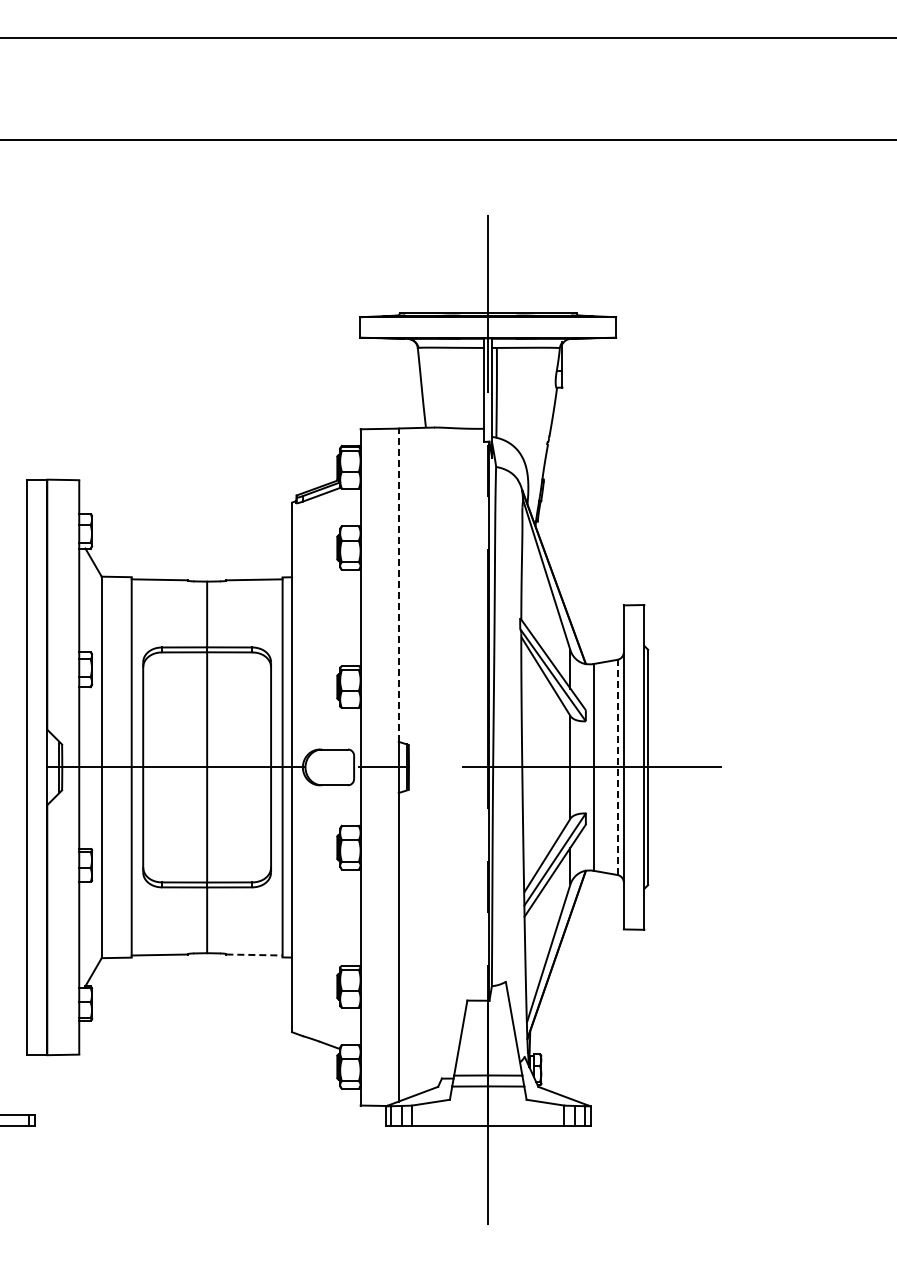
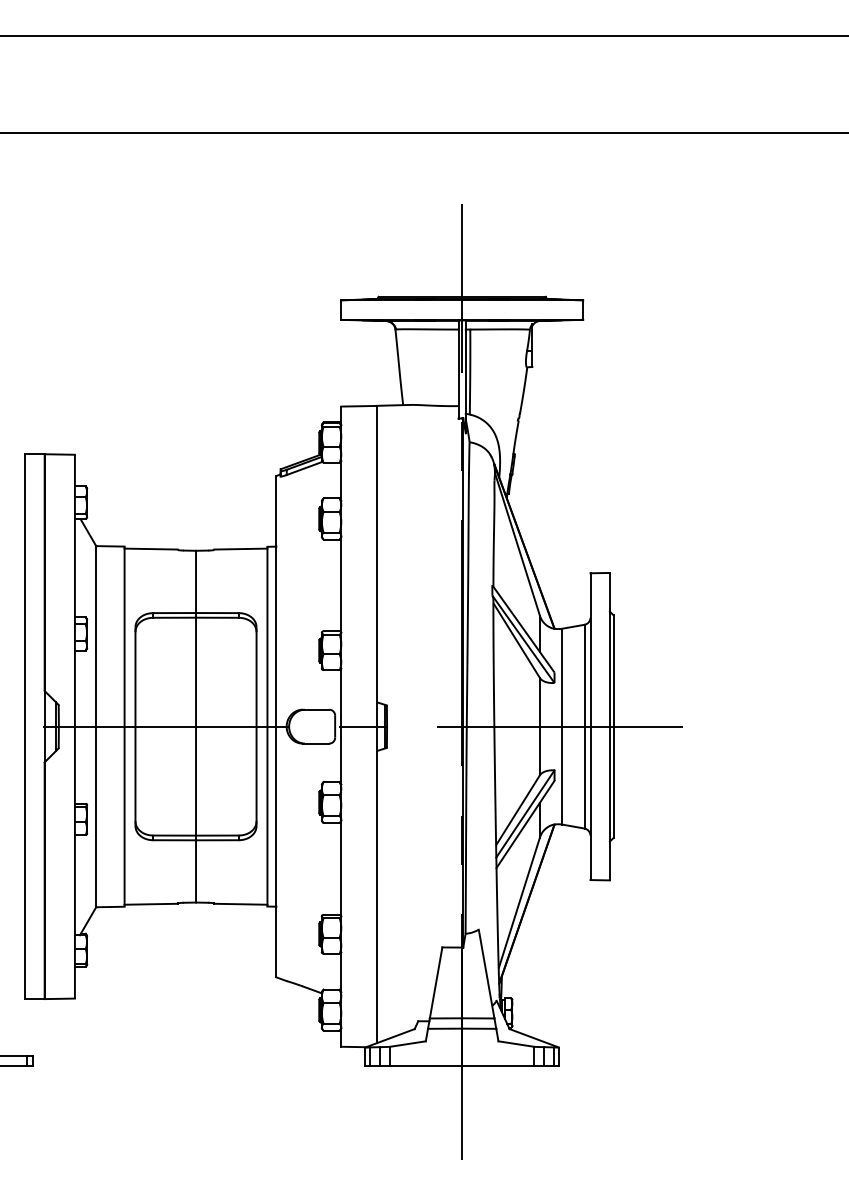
line: (398, 585) -> (377, 554), dashed -> solid
line: (617, 767) -> (584, 726), dashed -> solid
line: (254, 955) -> (240, 904), dashed -> solid

